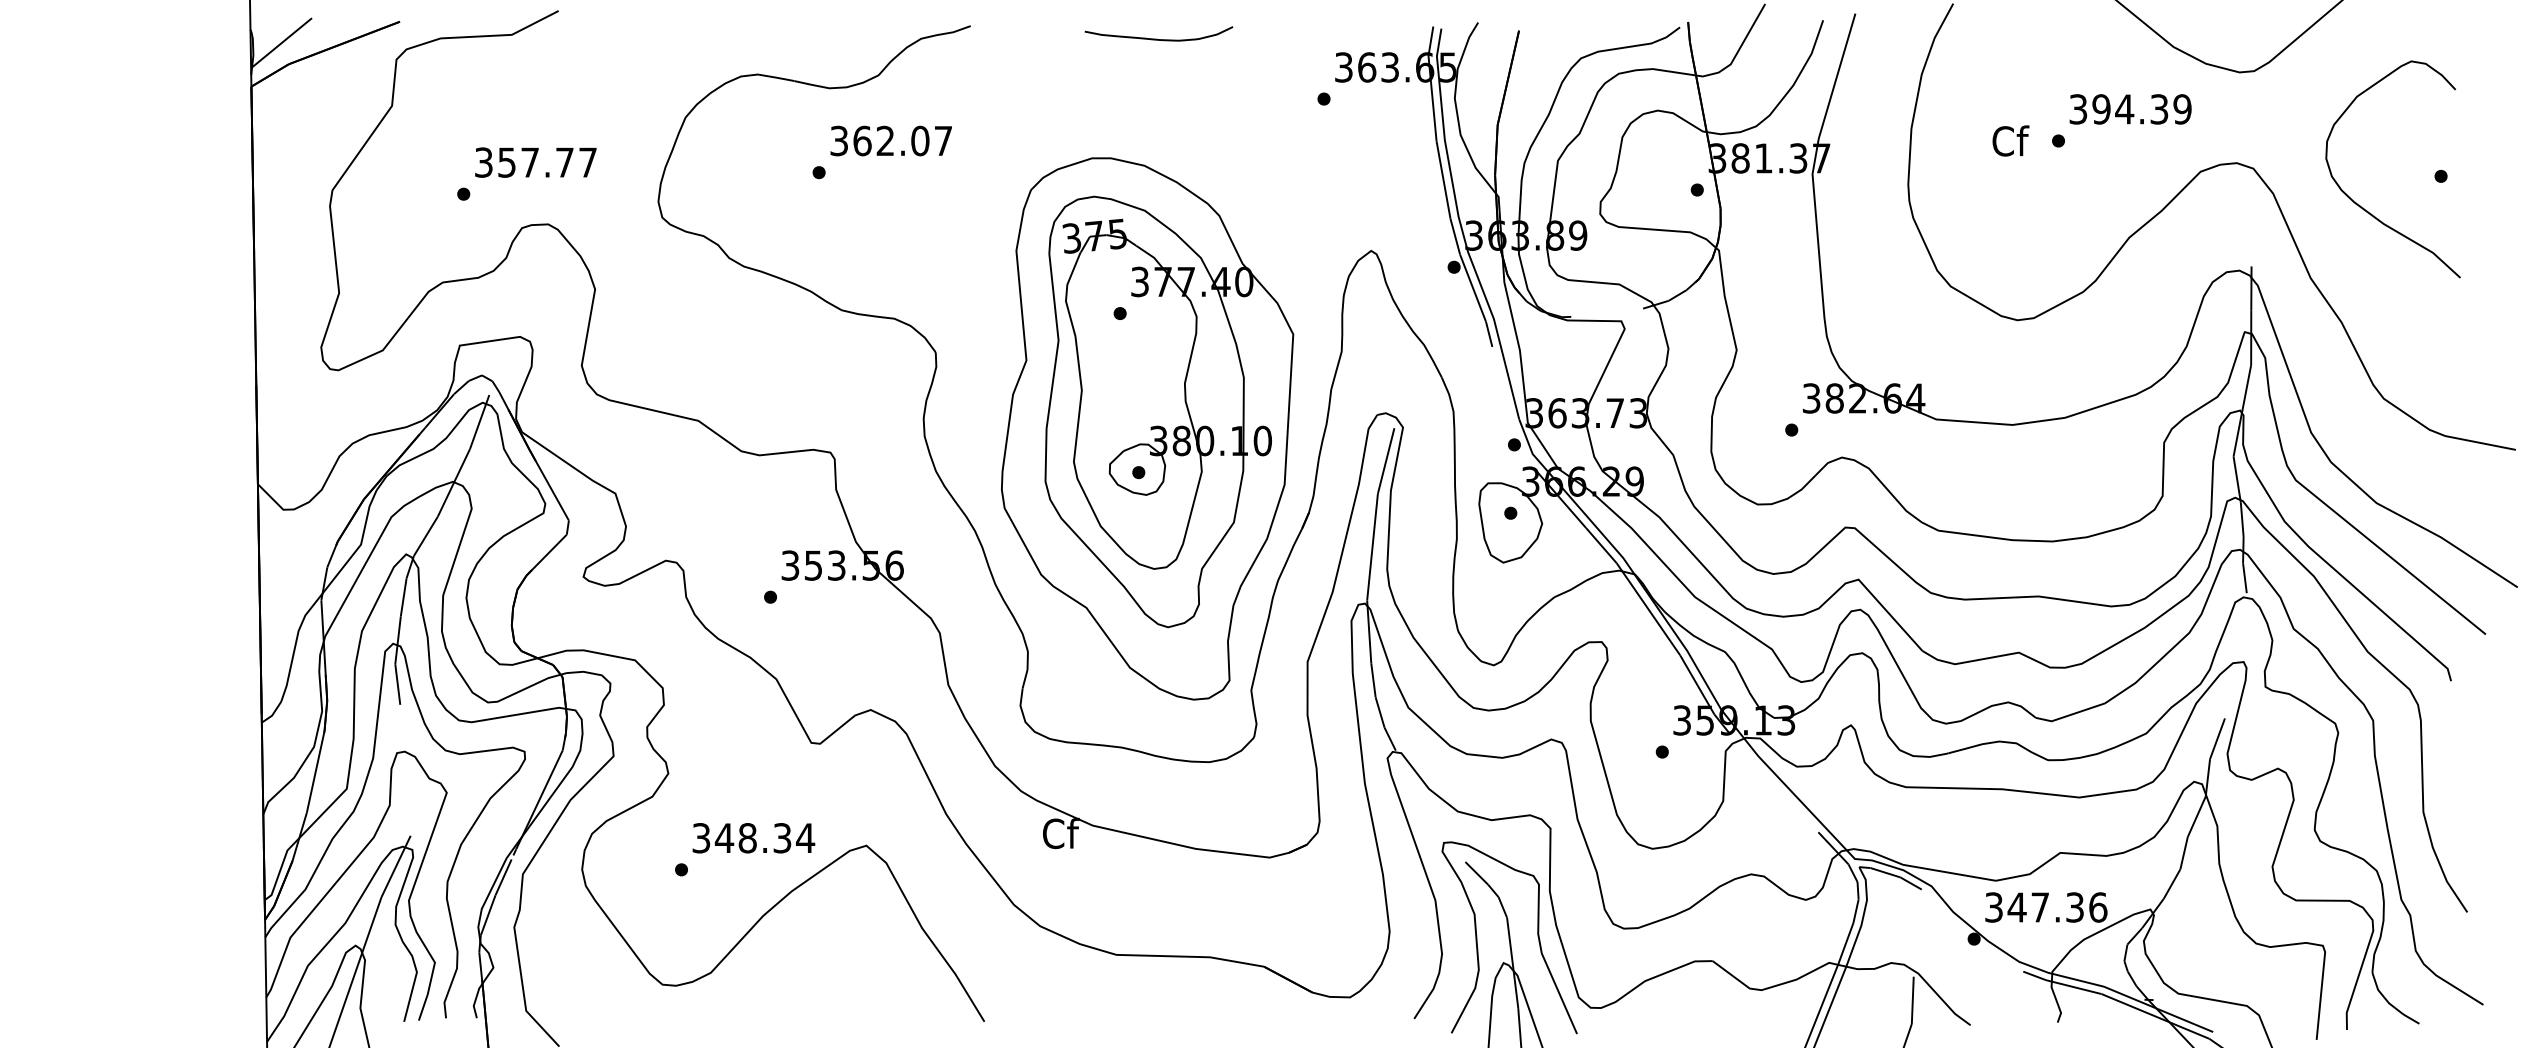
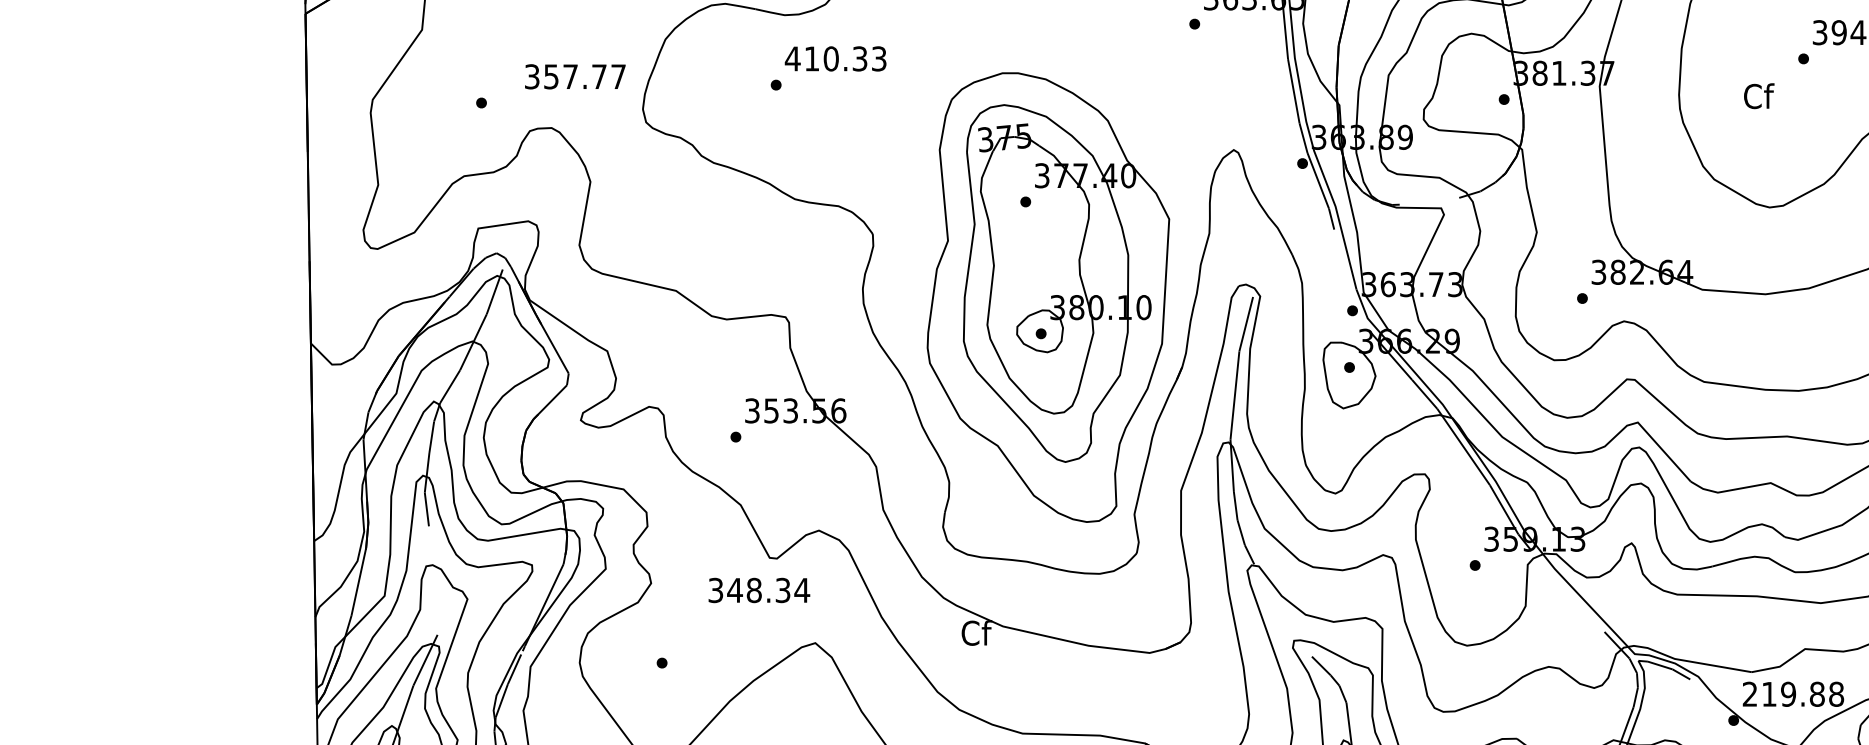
text: (890, 140) -> (835, 58), 362.07 -> 410.33
text: (2010, 140) -> (1758, 95), moved
text: (535, 162) -> (575, 76), moved
text: (753, 838) -> (759, 590), moved
text: (2046, 907) -> (1793, 694), 347.36 -> 219.88

